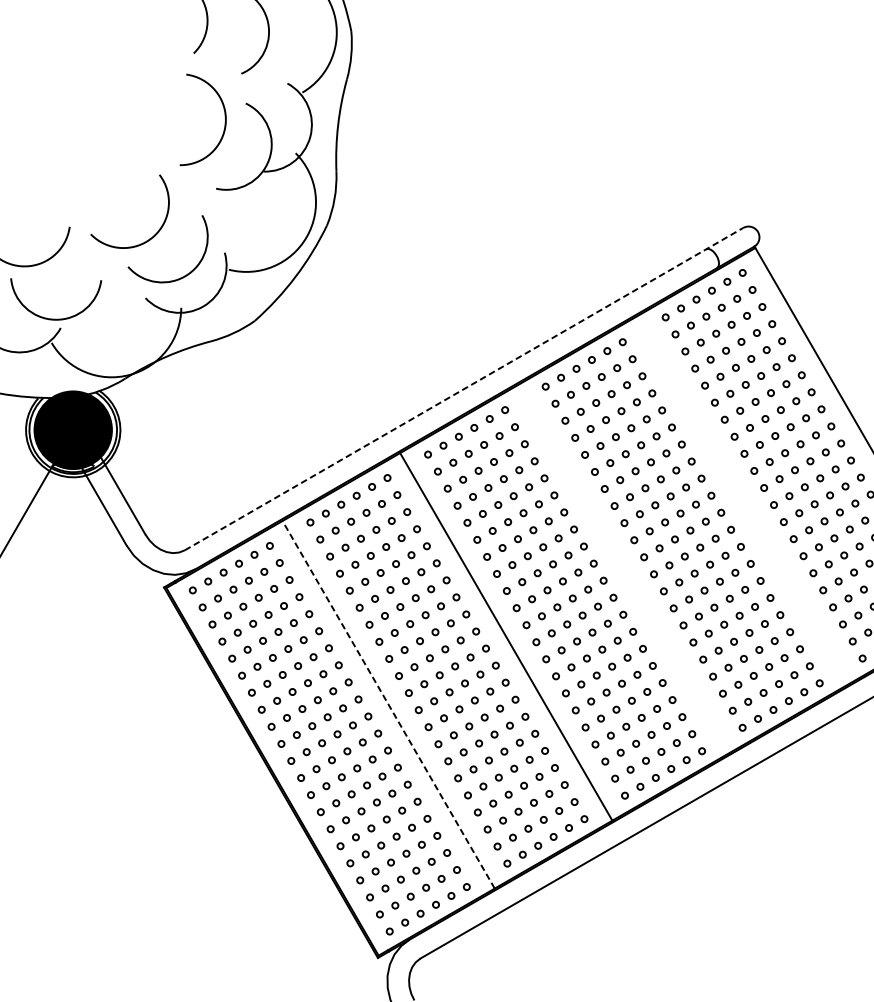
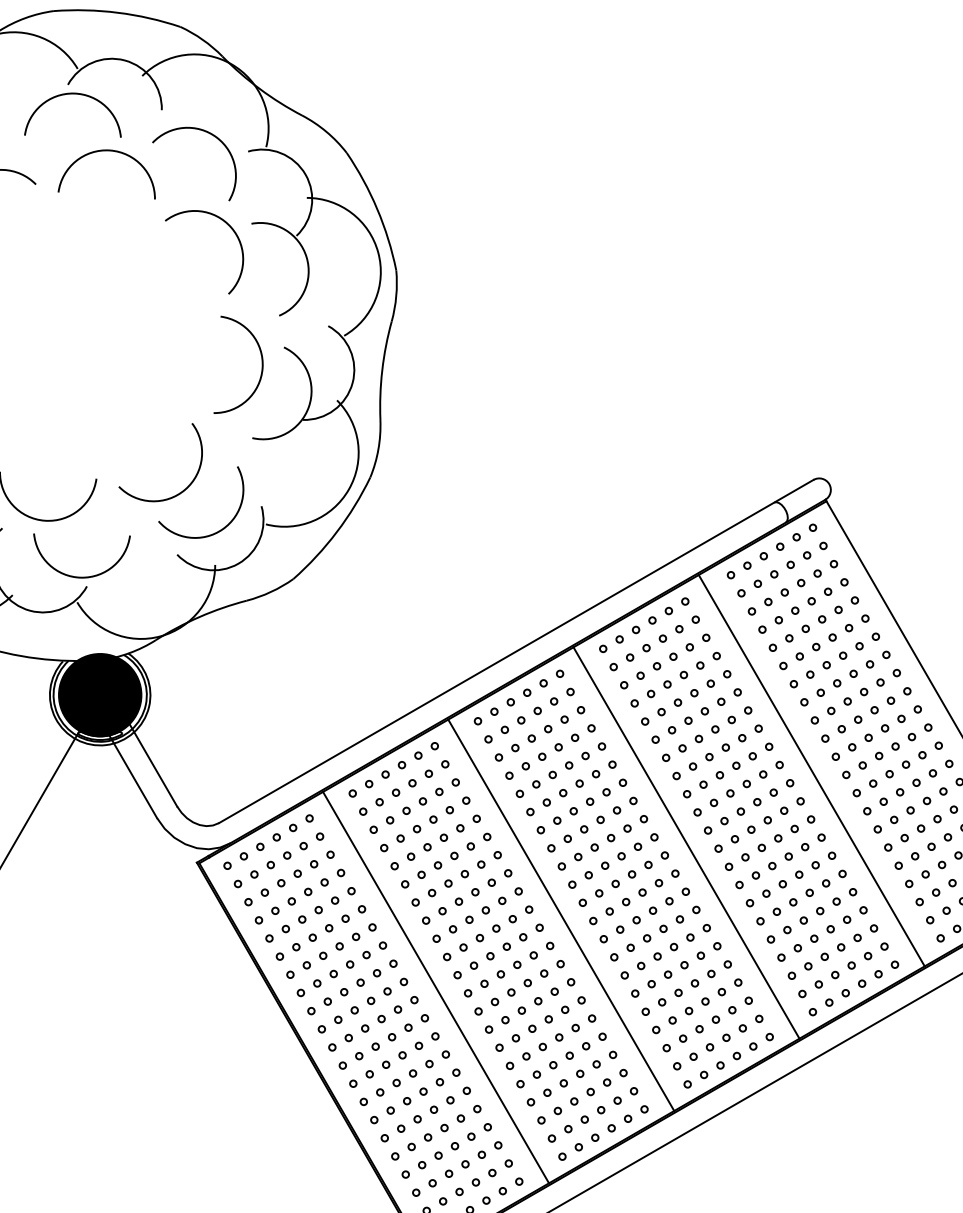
line: (464, 389) -> (516, 651), dashed -> solid
line: (741, 500) -> (811, 770), added
line: (623, 568) -> (686, 842), added
line: (389, 704) -> (436, 987), dashed -> solid

